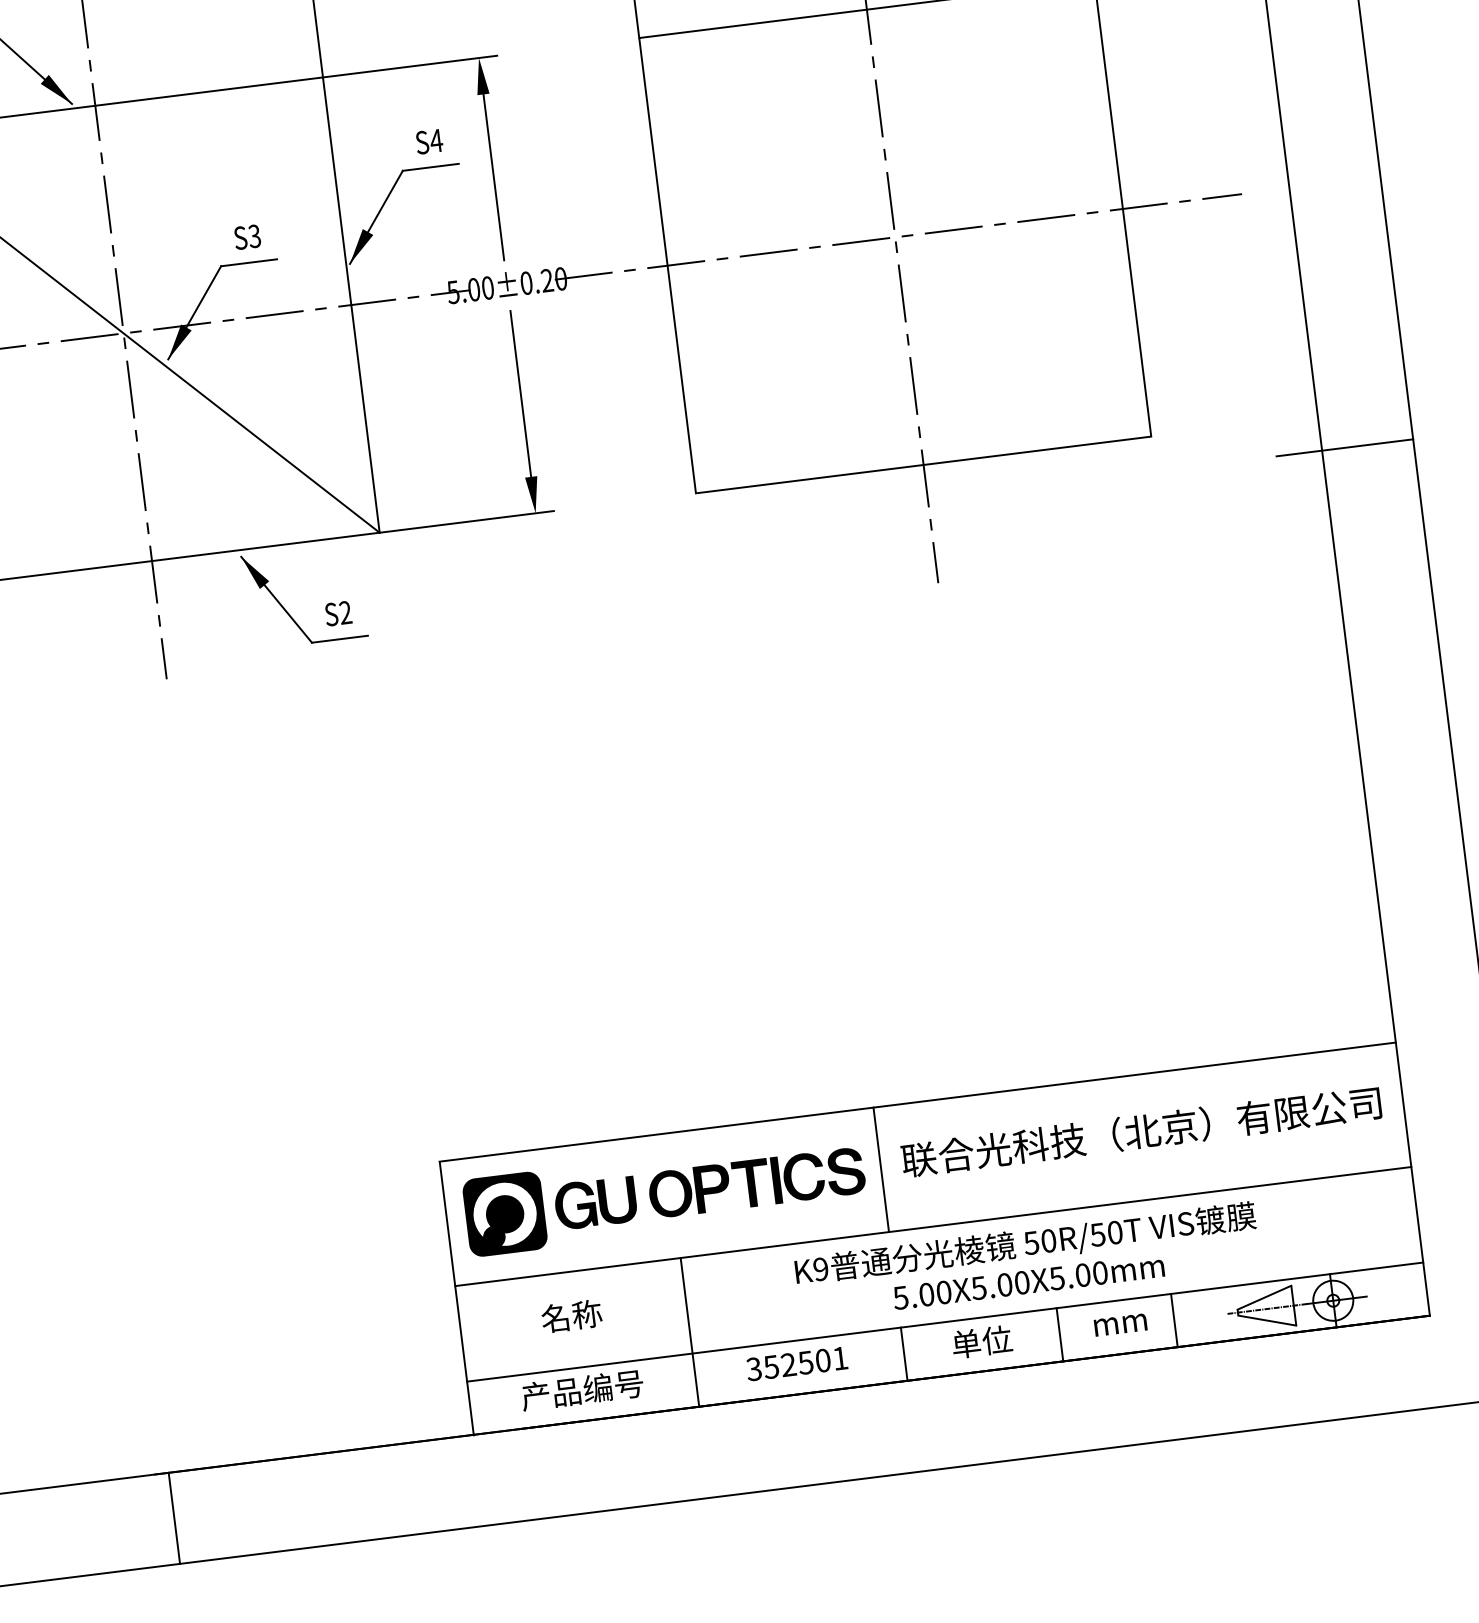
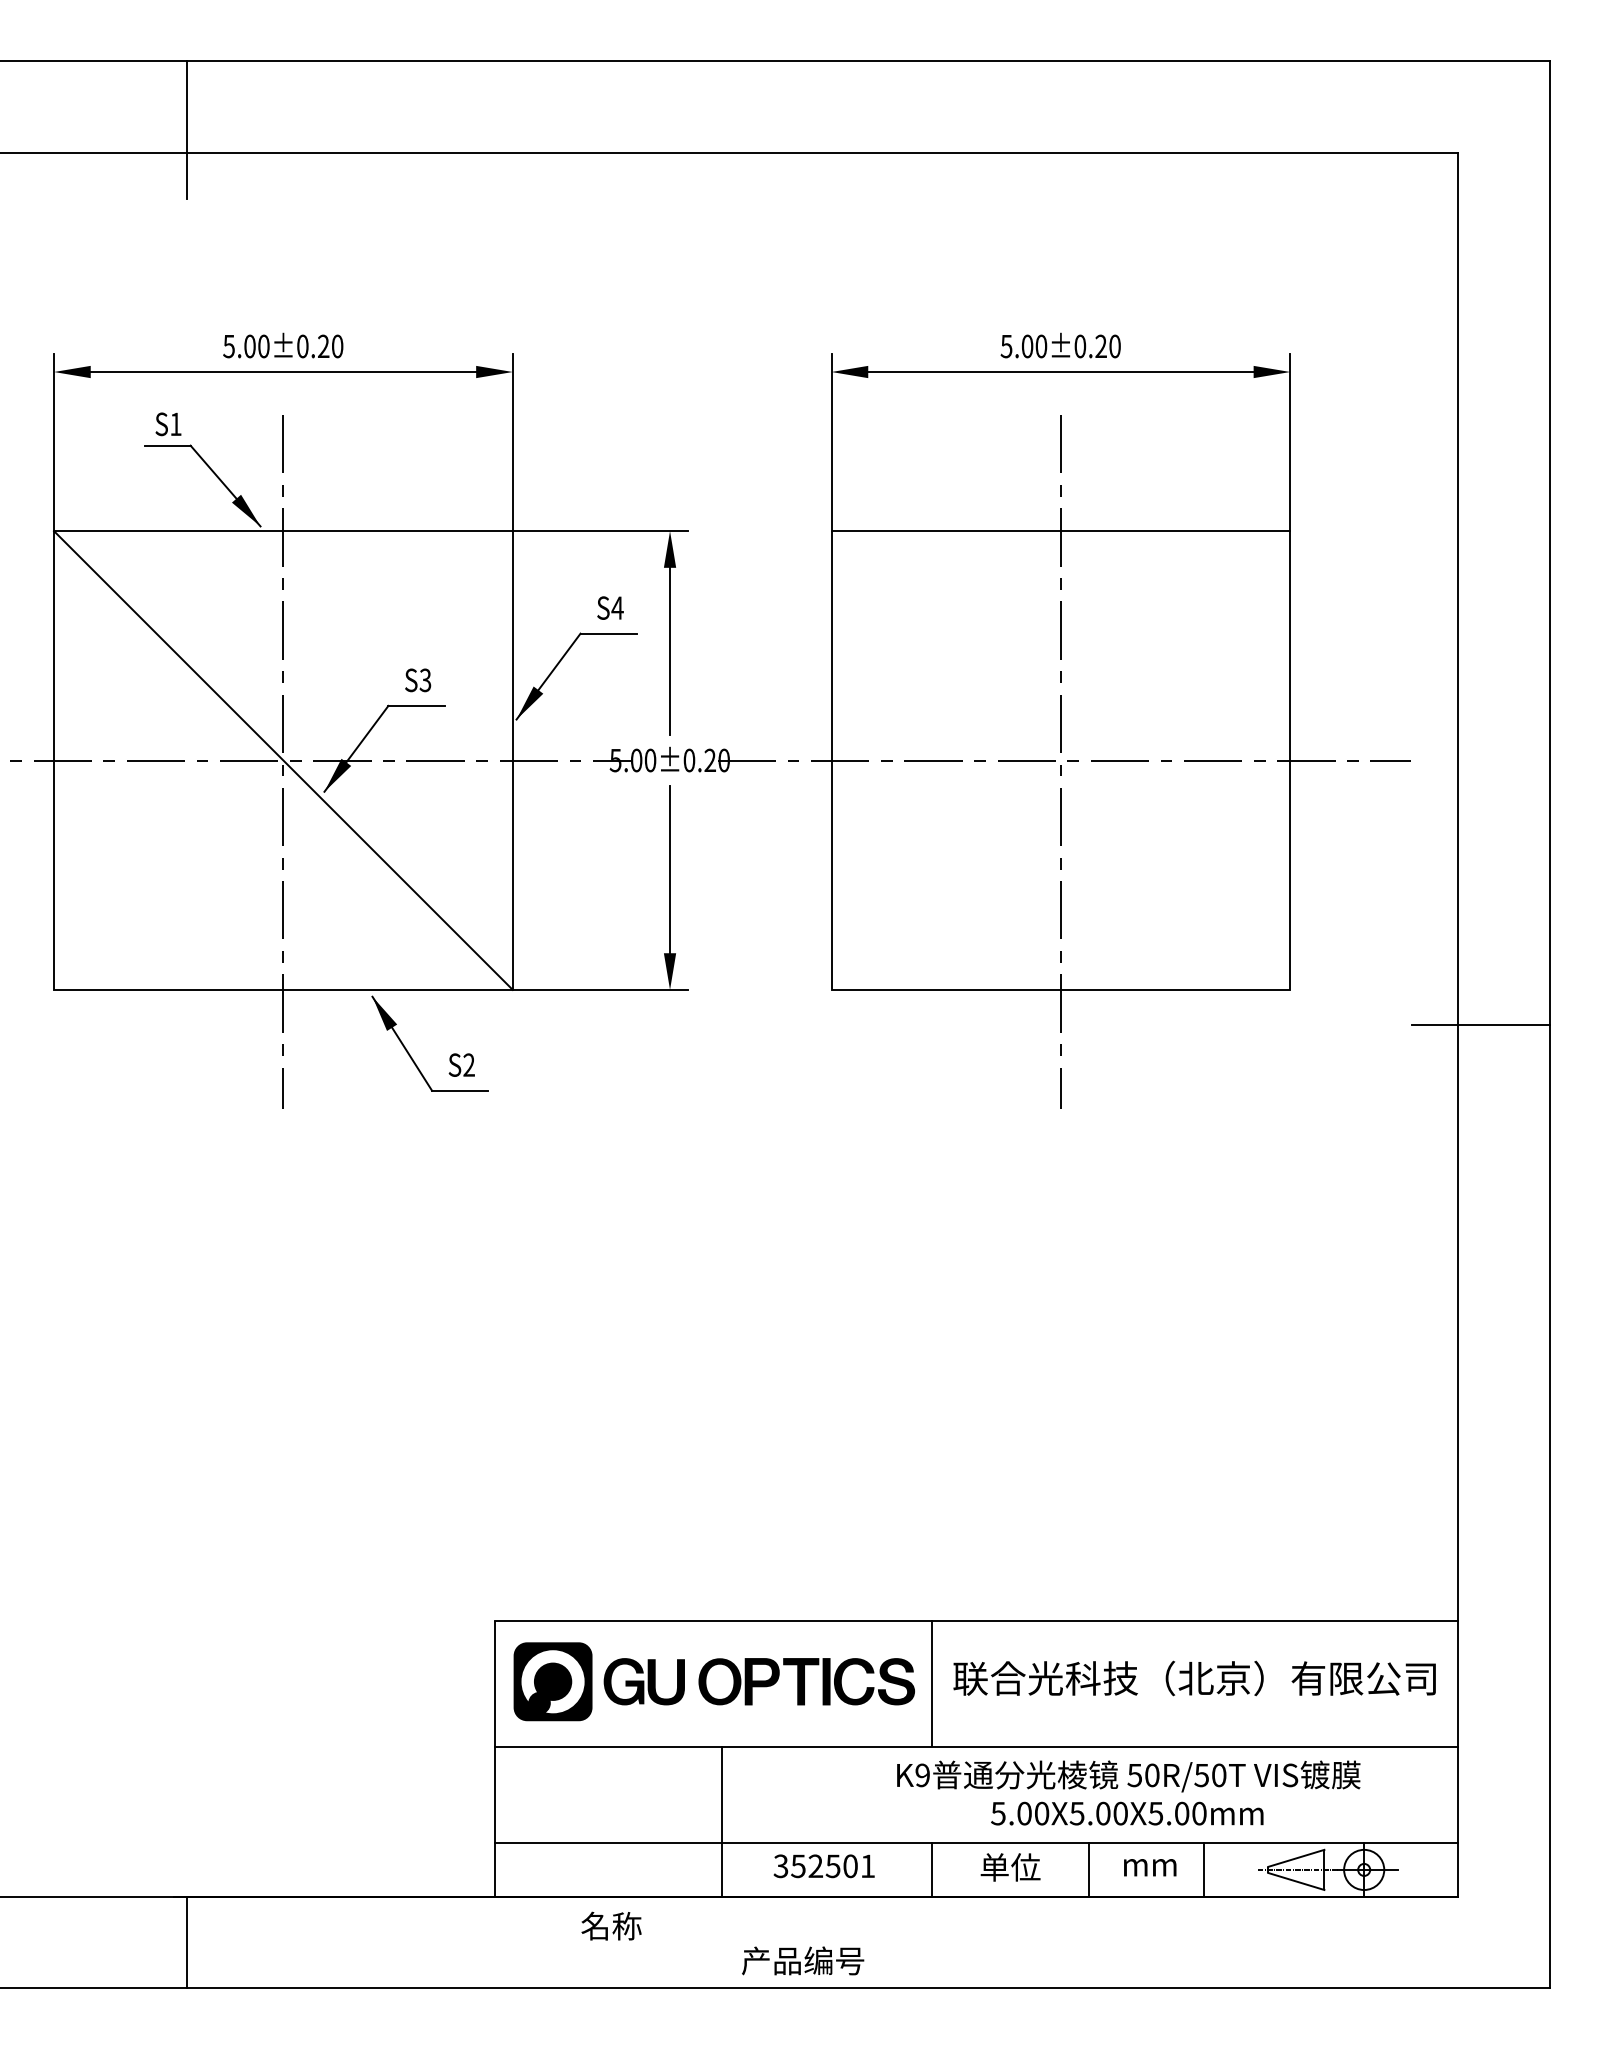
text: (1027, 1260) -> (1128, 1792), moved
text: (571, 1315) -> (611, 1925), moved
text: (582, 1389) -> (803, 1960), moved

